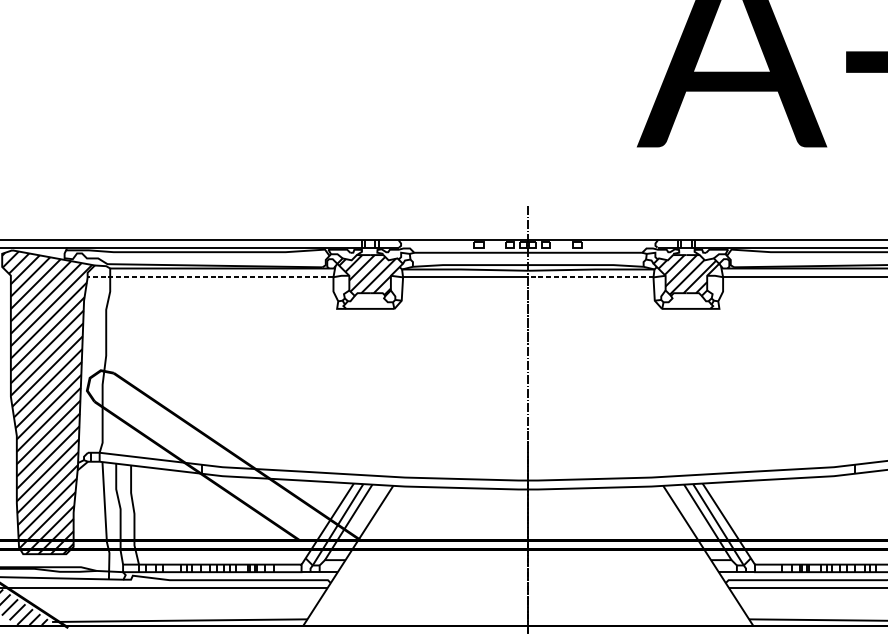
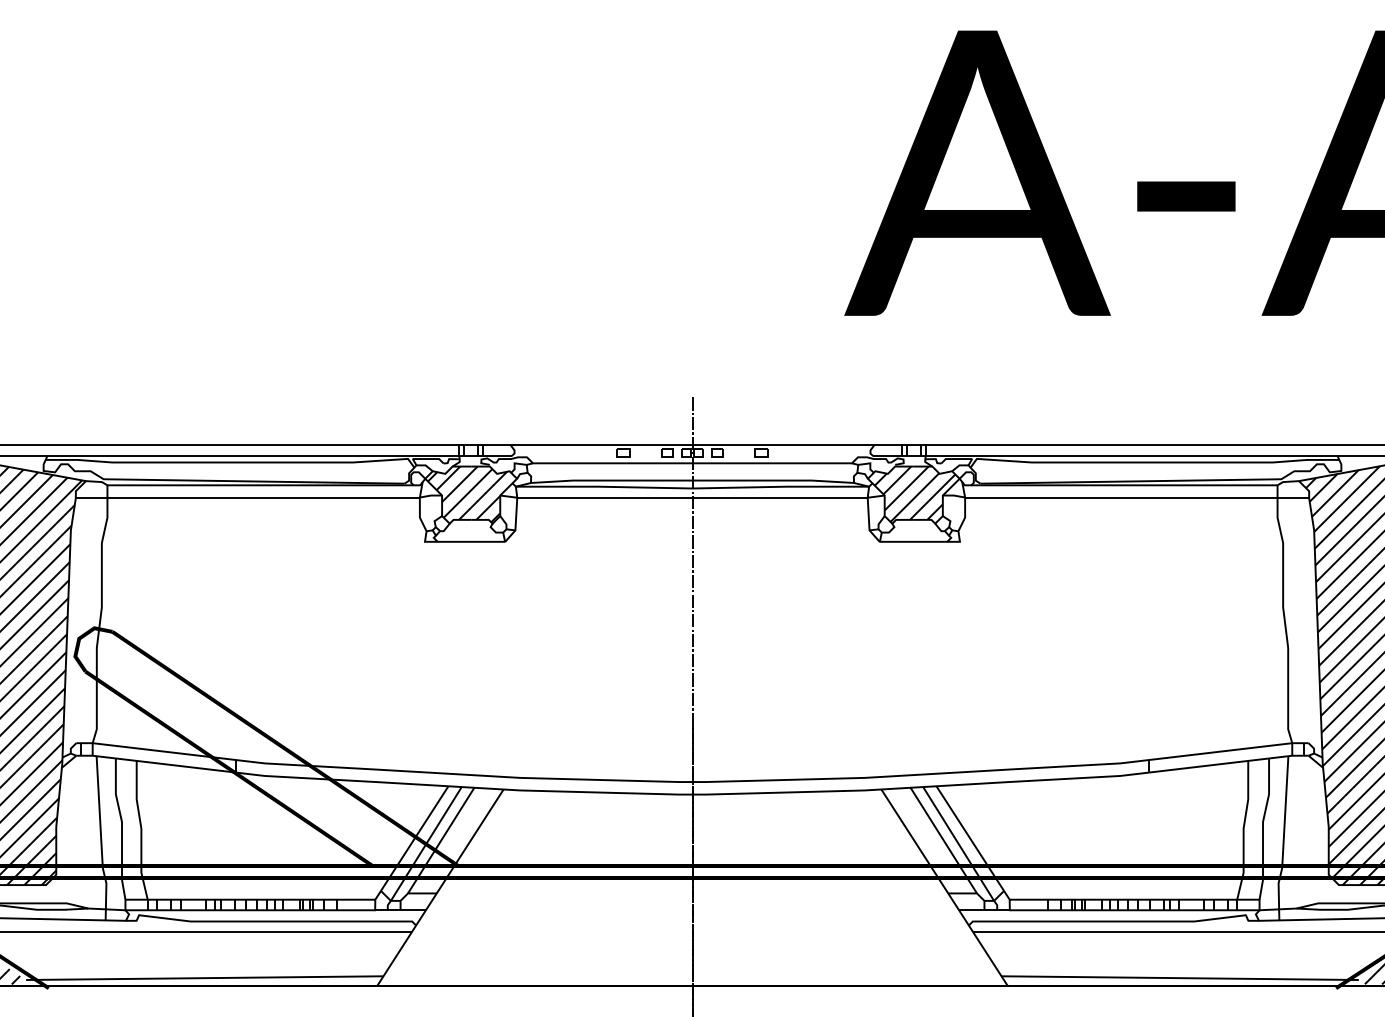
line: (210, 277) -> (247, 497), dashed -> solid
line: (591, 277) -> (780, 497), dashed -> solid

